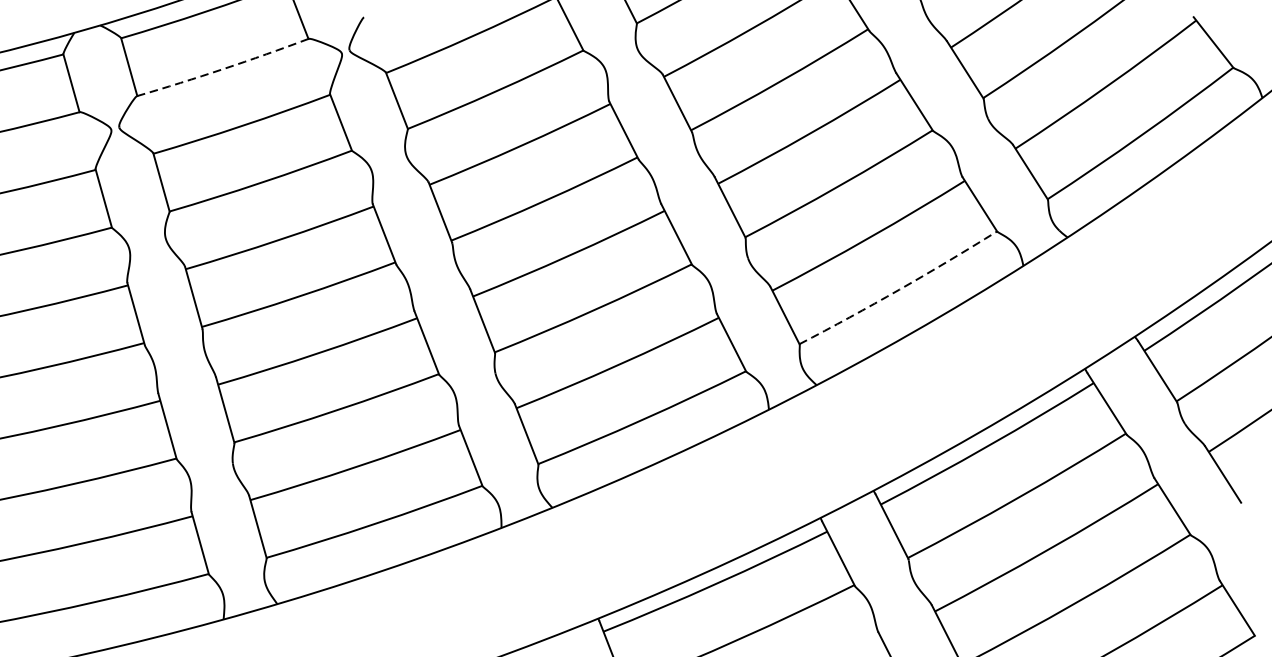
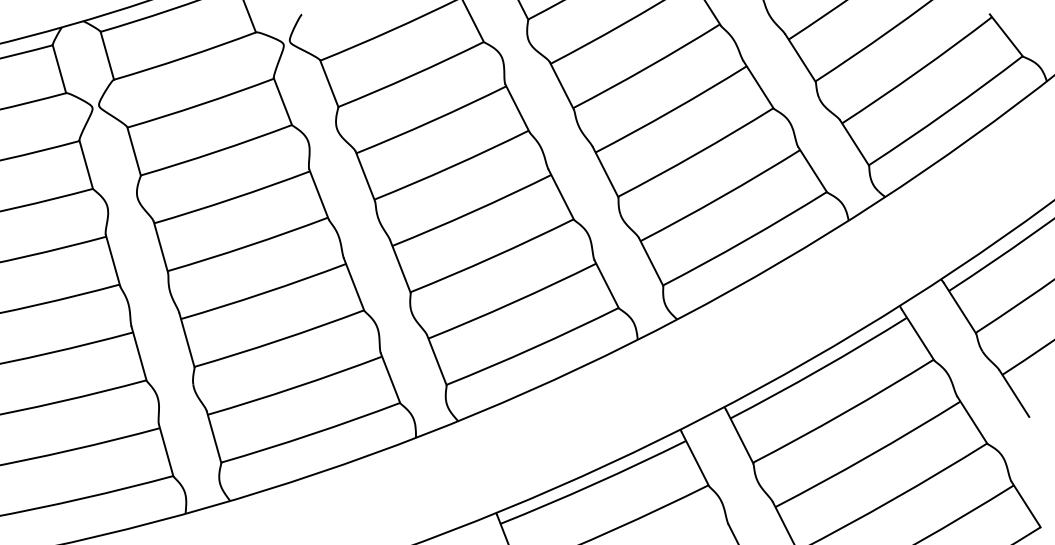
arc: (223, 69) -> (185, 57), dashed -> solid
arc: (898, 289) -> (745, 240), dashed -> solid

